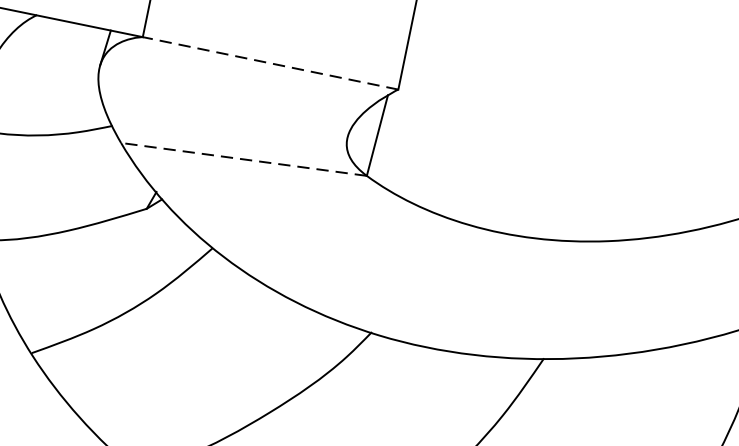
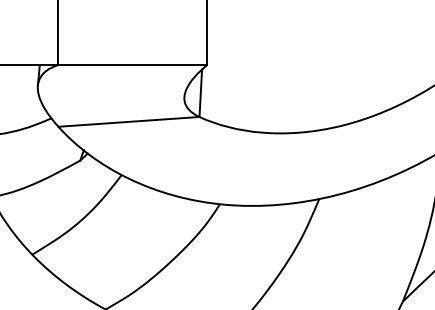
line: (269, 63) -> (132, 65), dashed -> solid
line: (243, 158) -> (128, 121), dashed -> solid

